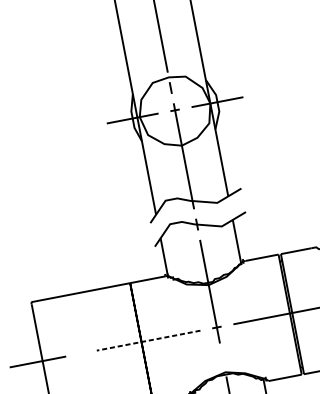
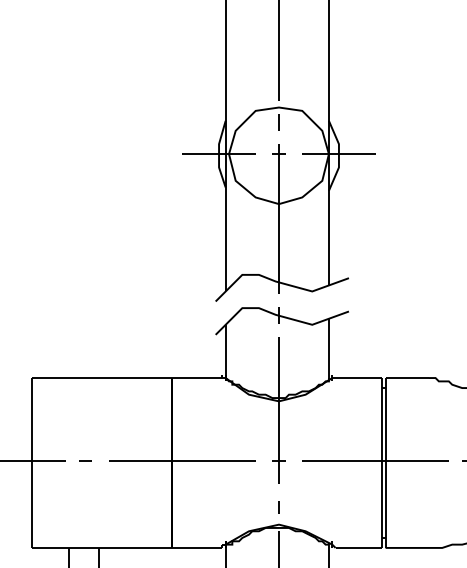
line: (148, 340) -> (181, 461), dashed -> solid
line: (80, 353) -> (85, 460), added
line: (222, 360) -> (278, 507), added

